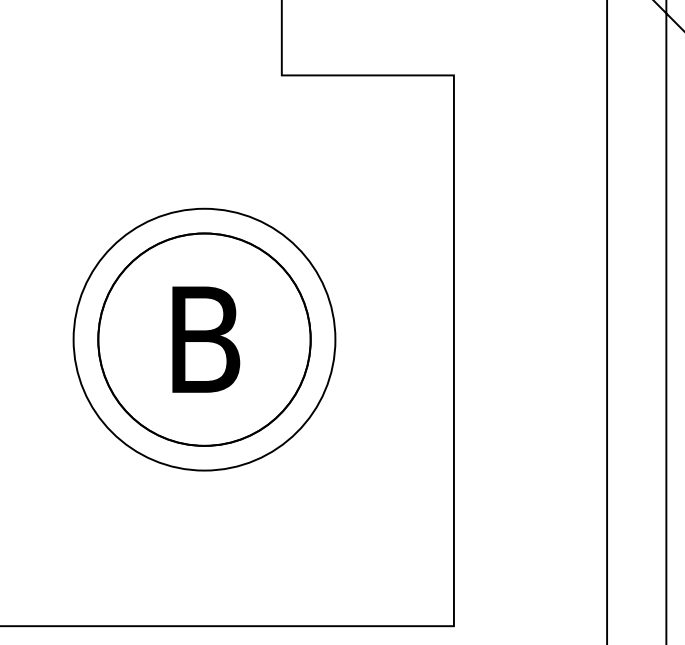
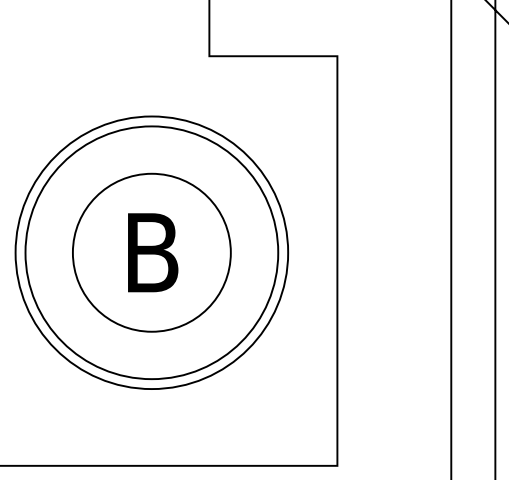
circle: (204, 339) -> (151, 252), size x1.4
circle: (204, 339) -> (151, 252), size x1.6

